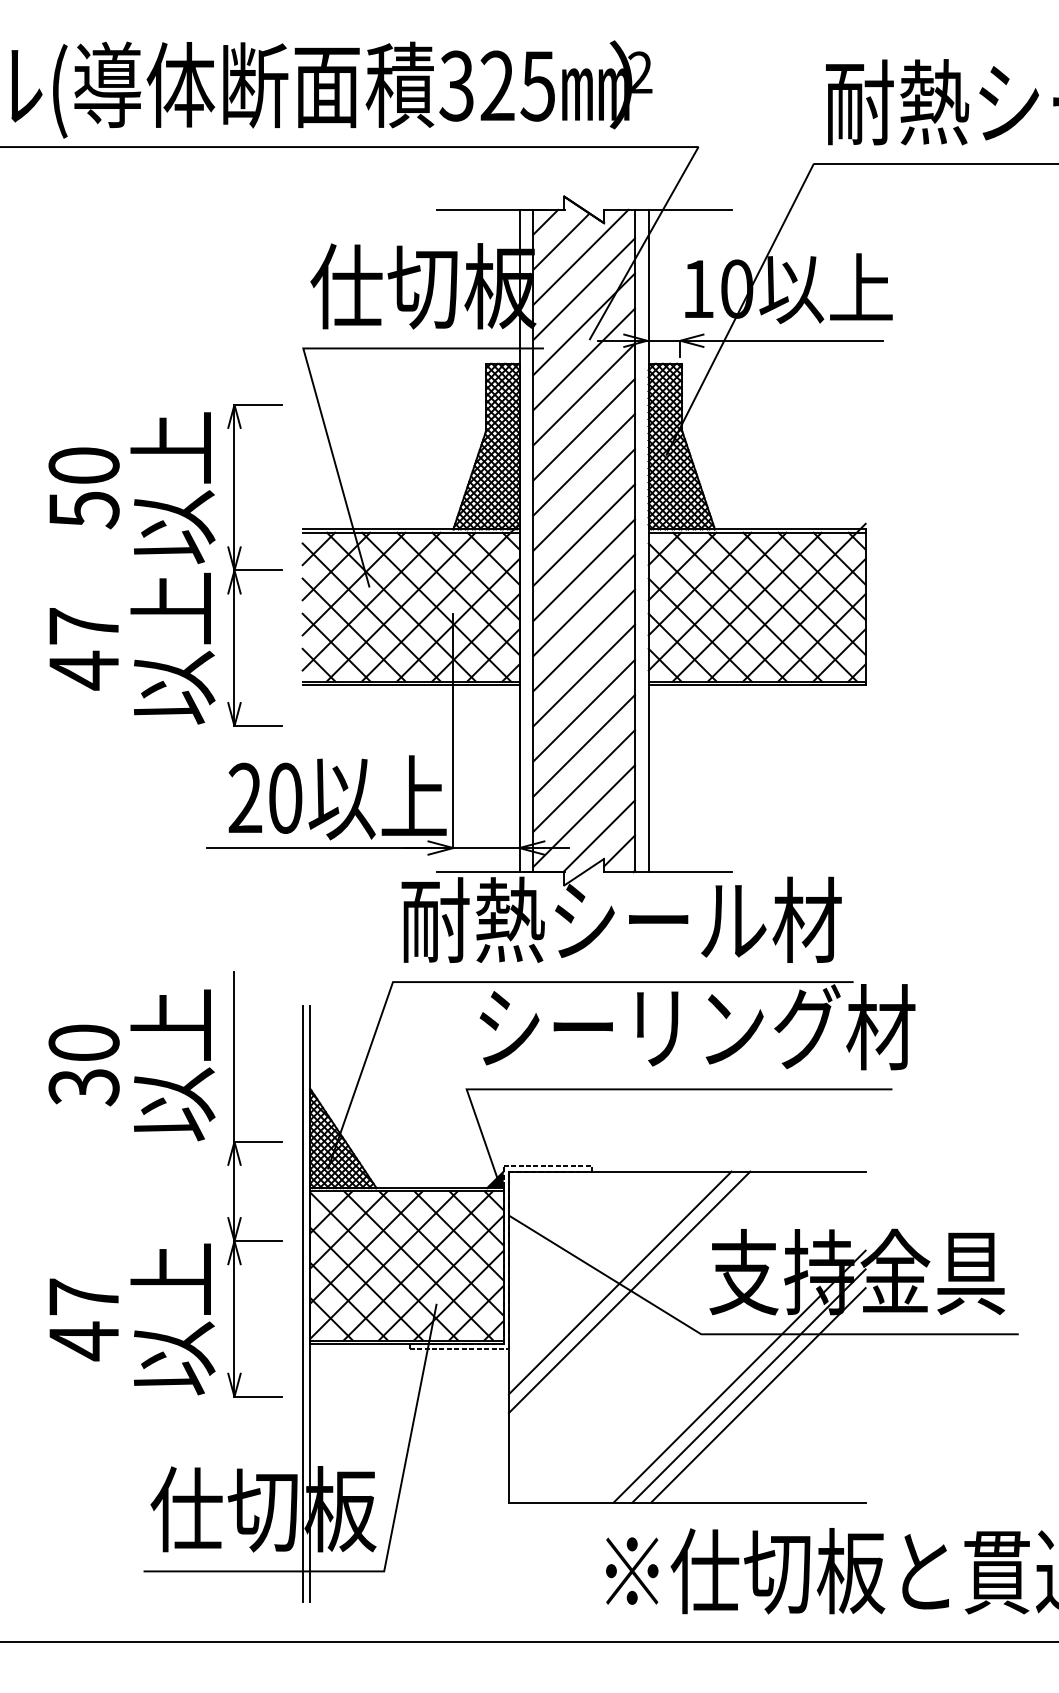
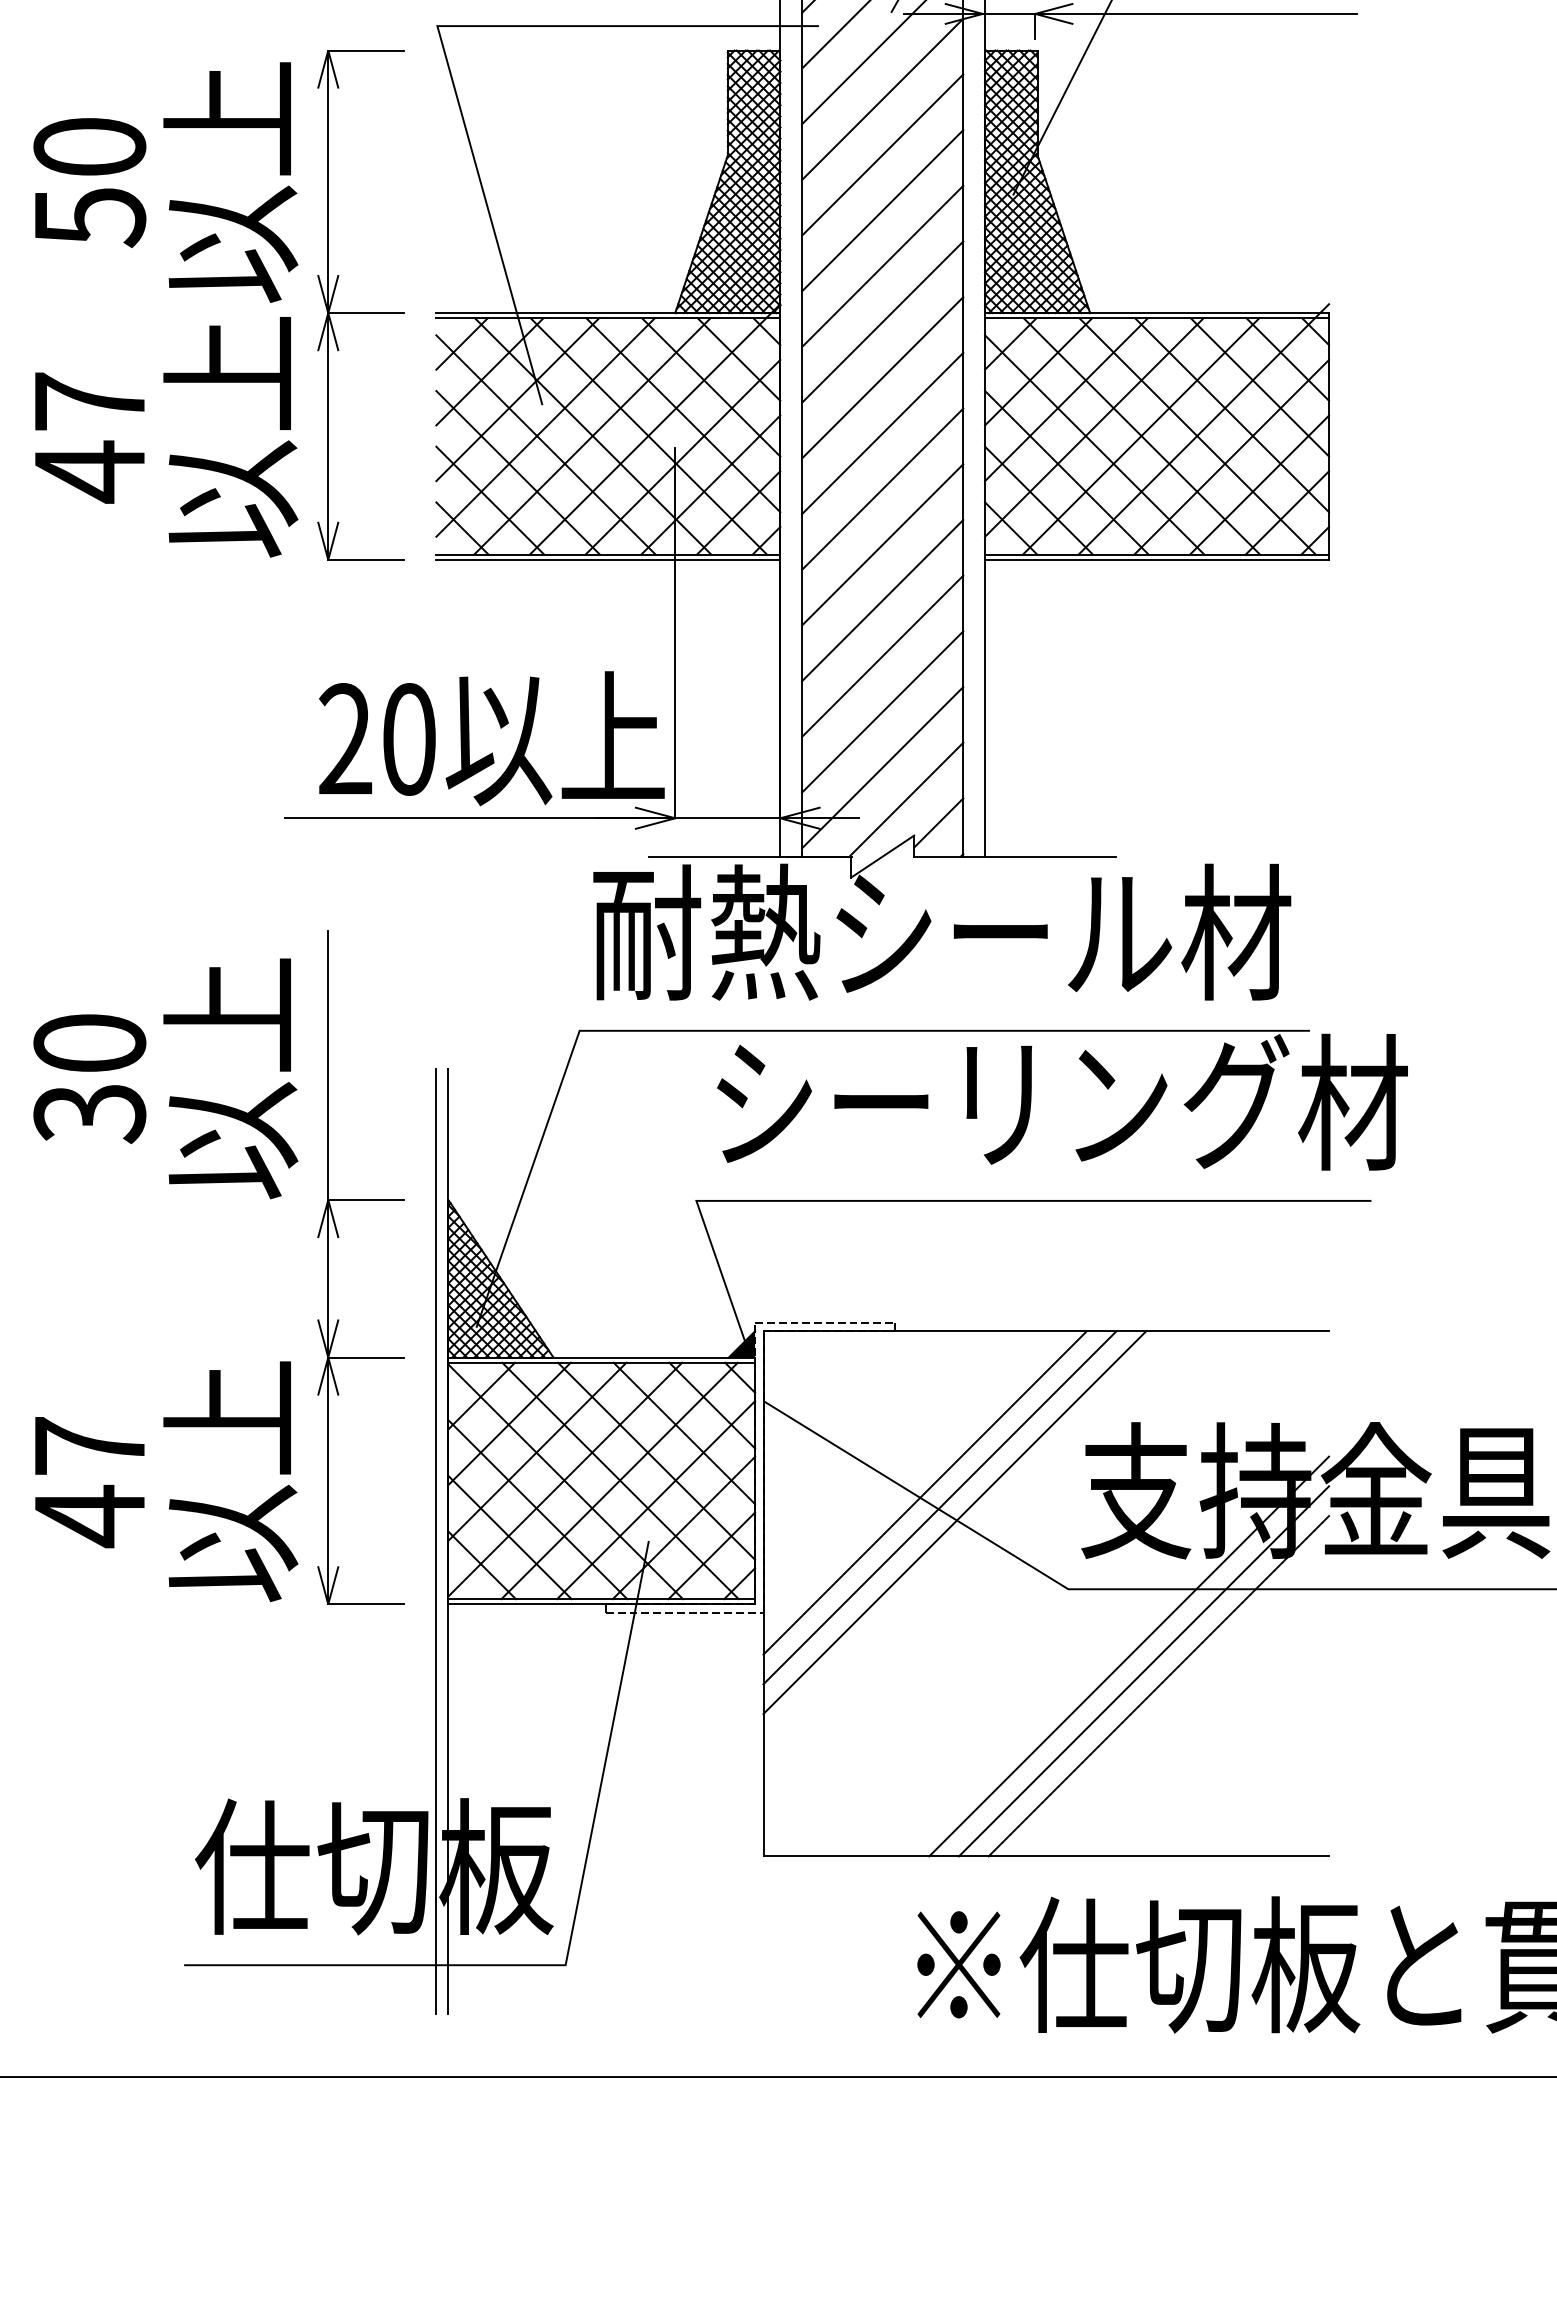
part: (165, 553) -> (218, 286), moved
part: (165, 1131) -> (218, 1183), moved
line: (610, 1273) -> (924, 1492), added

